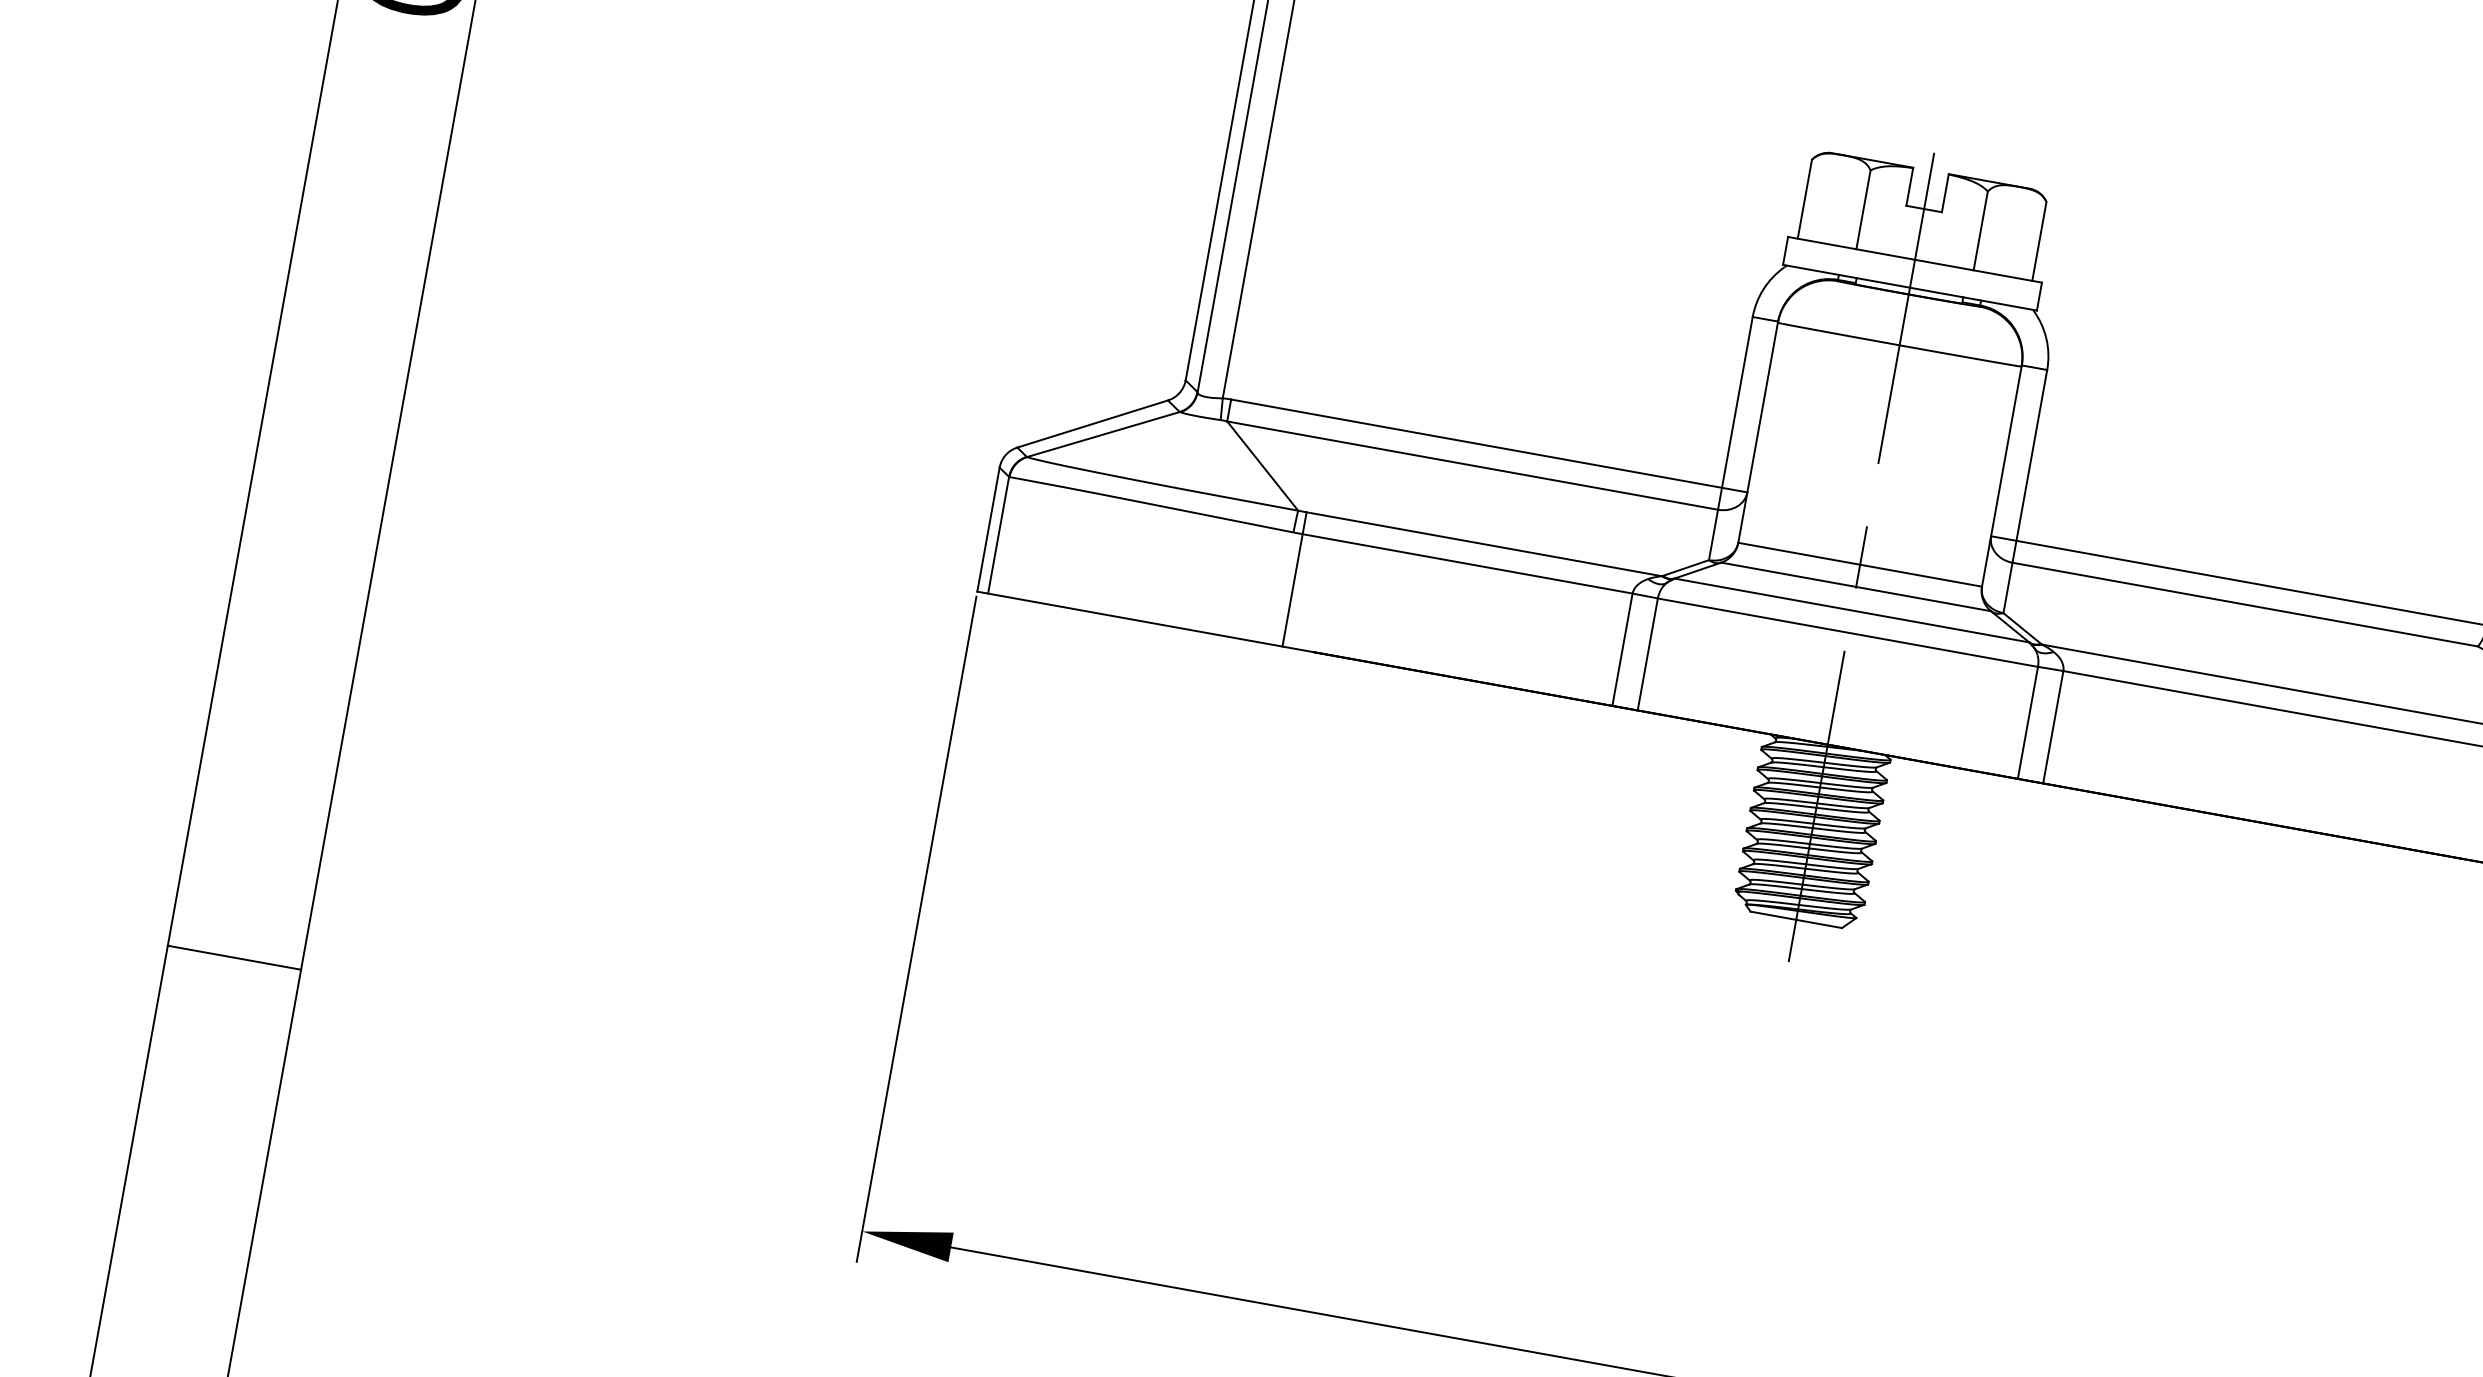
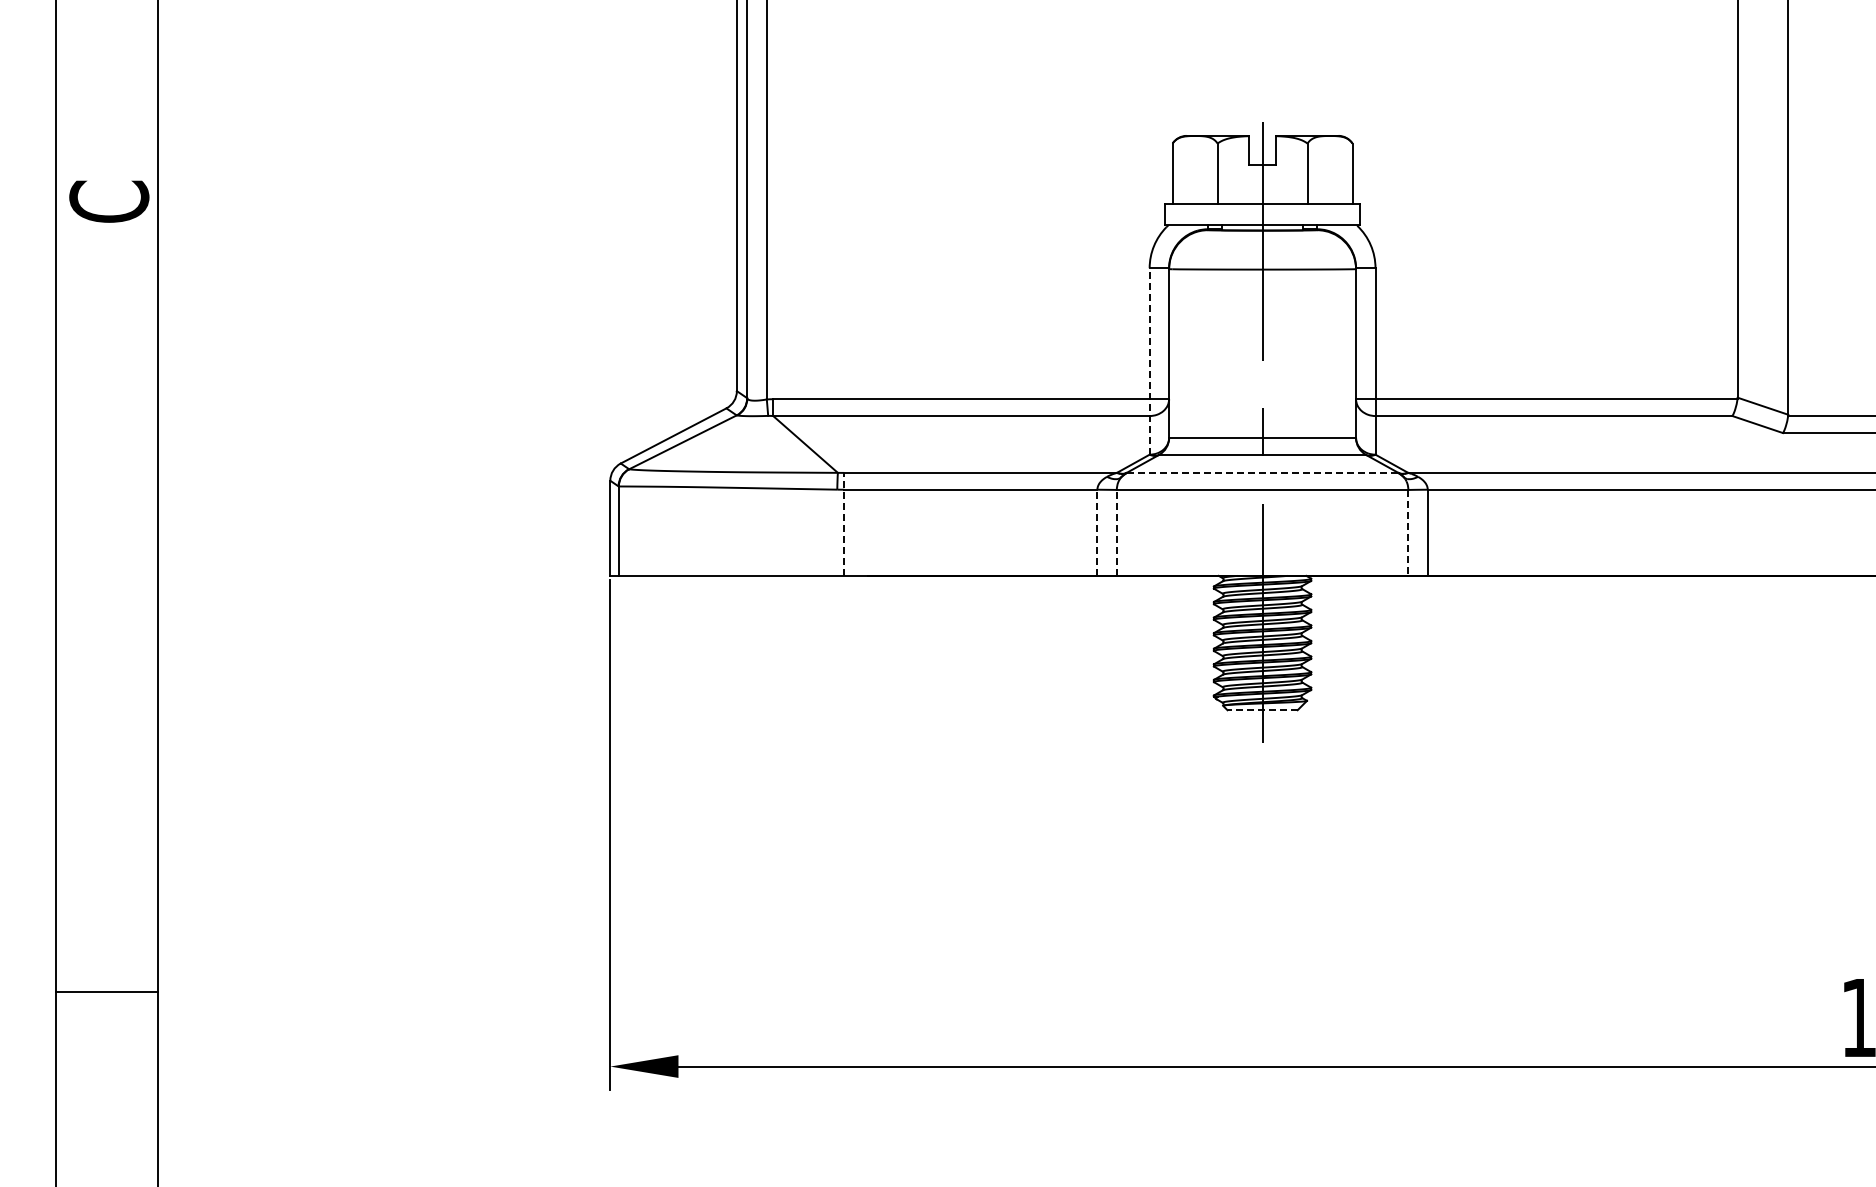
line: (1730, 437) -> (1149, 360), solid -> dashed
line: (1294, 578) -> (844, 523), solid -> dashed
line: (1853, 610) -> (1263, 472), solid -> dashed
line: (1622, 649) -> (1097, 532), solid -> dashed
line: (1647, 653) -> (1116, 532), solid -> dashed
line: (2028, 722) -> (1408, 532), solid -> dashed
line: (1796, 920) -> (1262, 710), solid -> dashed
line: (234, 958) -> (107, 992), moved

